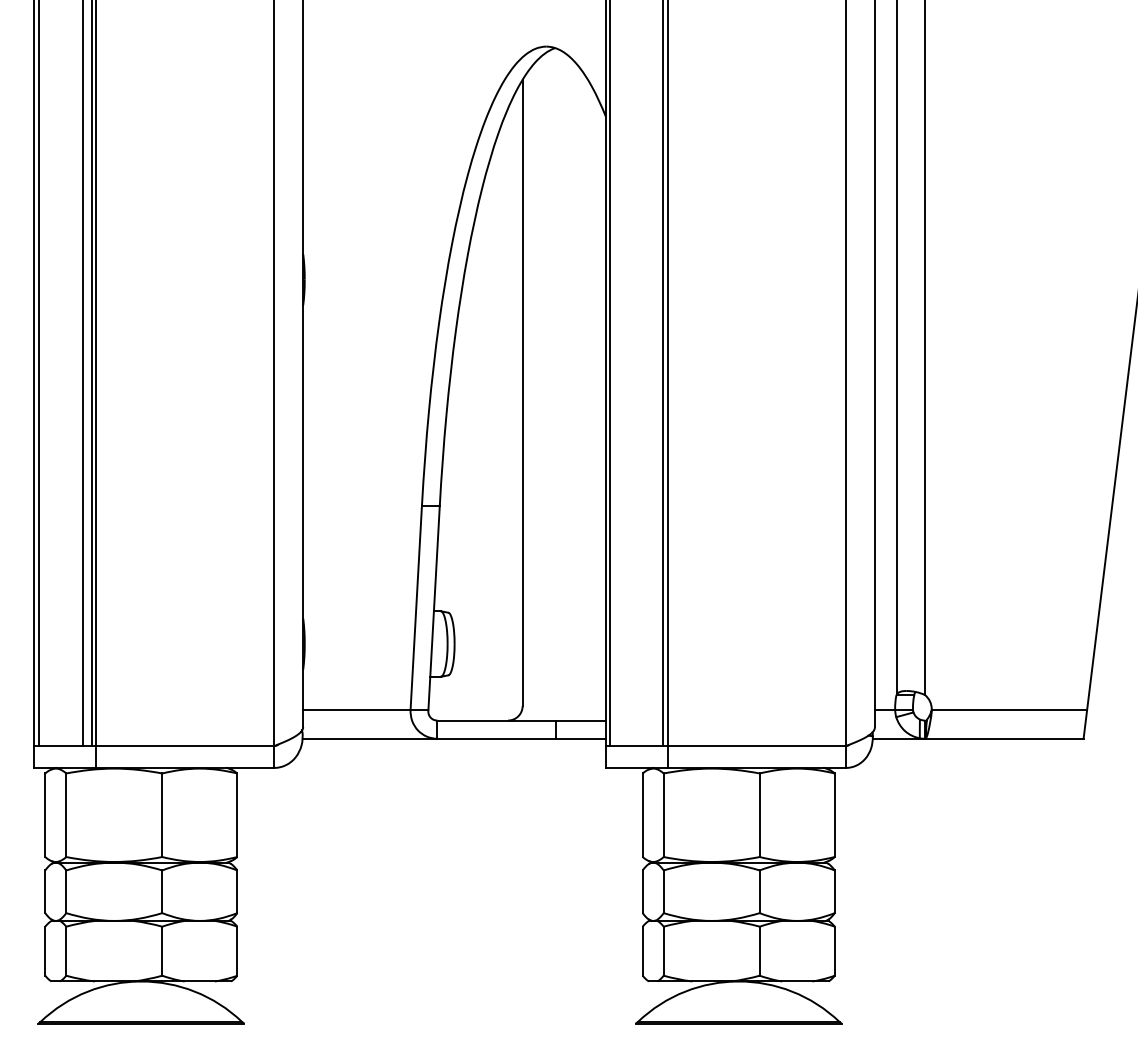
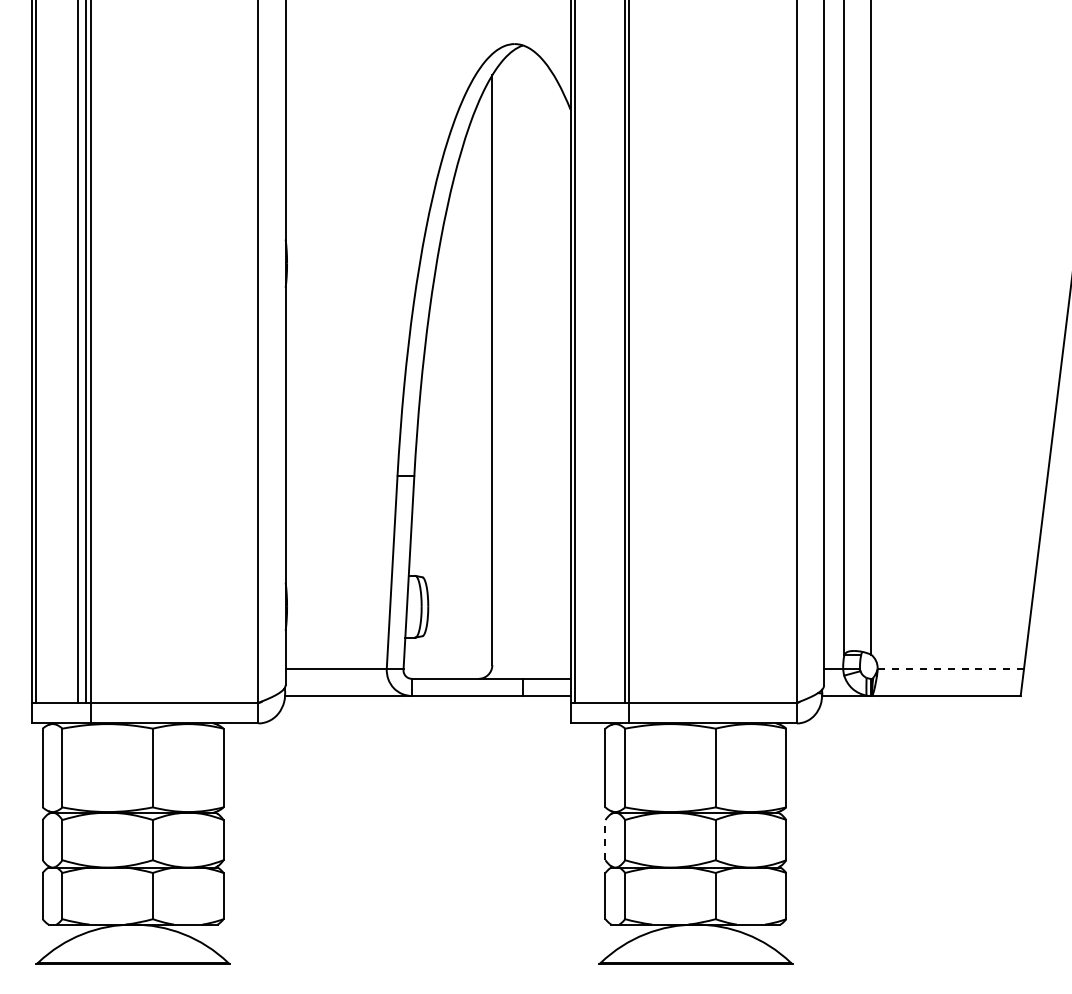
line: (1009, 709) -> (950, 668), solid -> dashed
line: (642, 891) -> (605, 839), solid -> dashed

